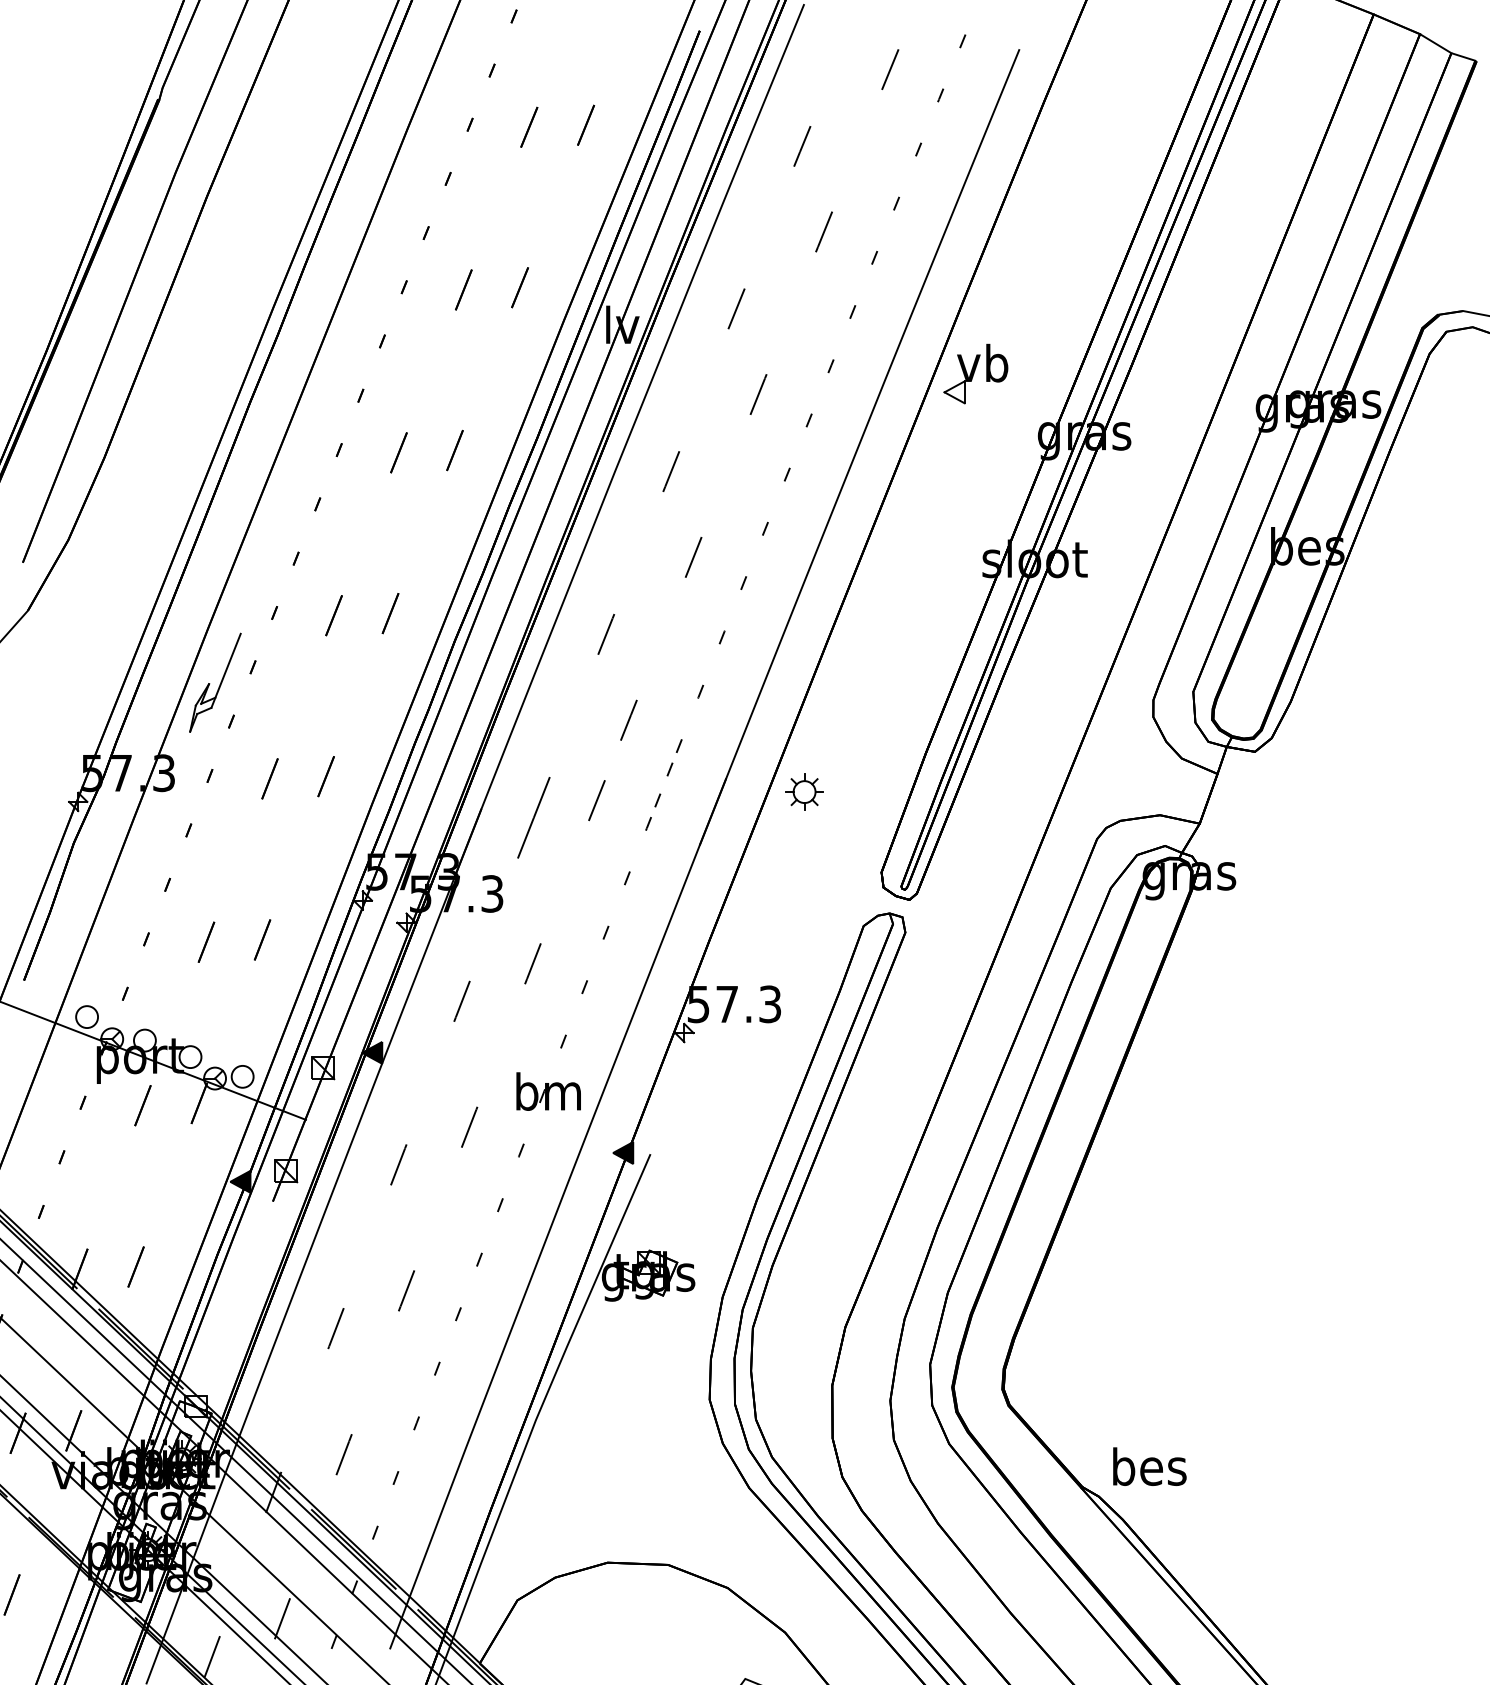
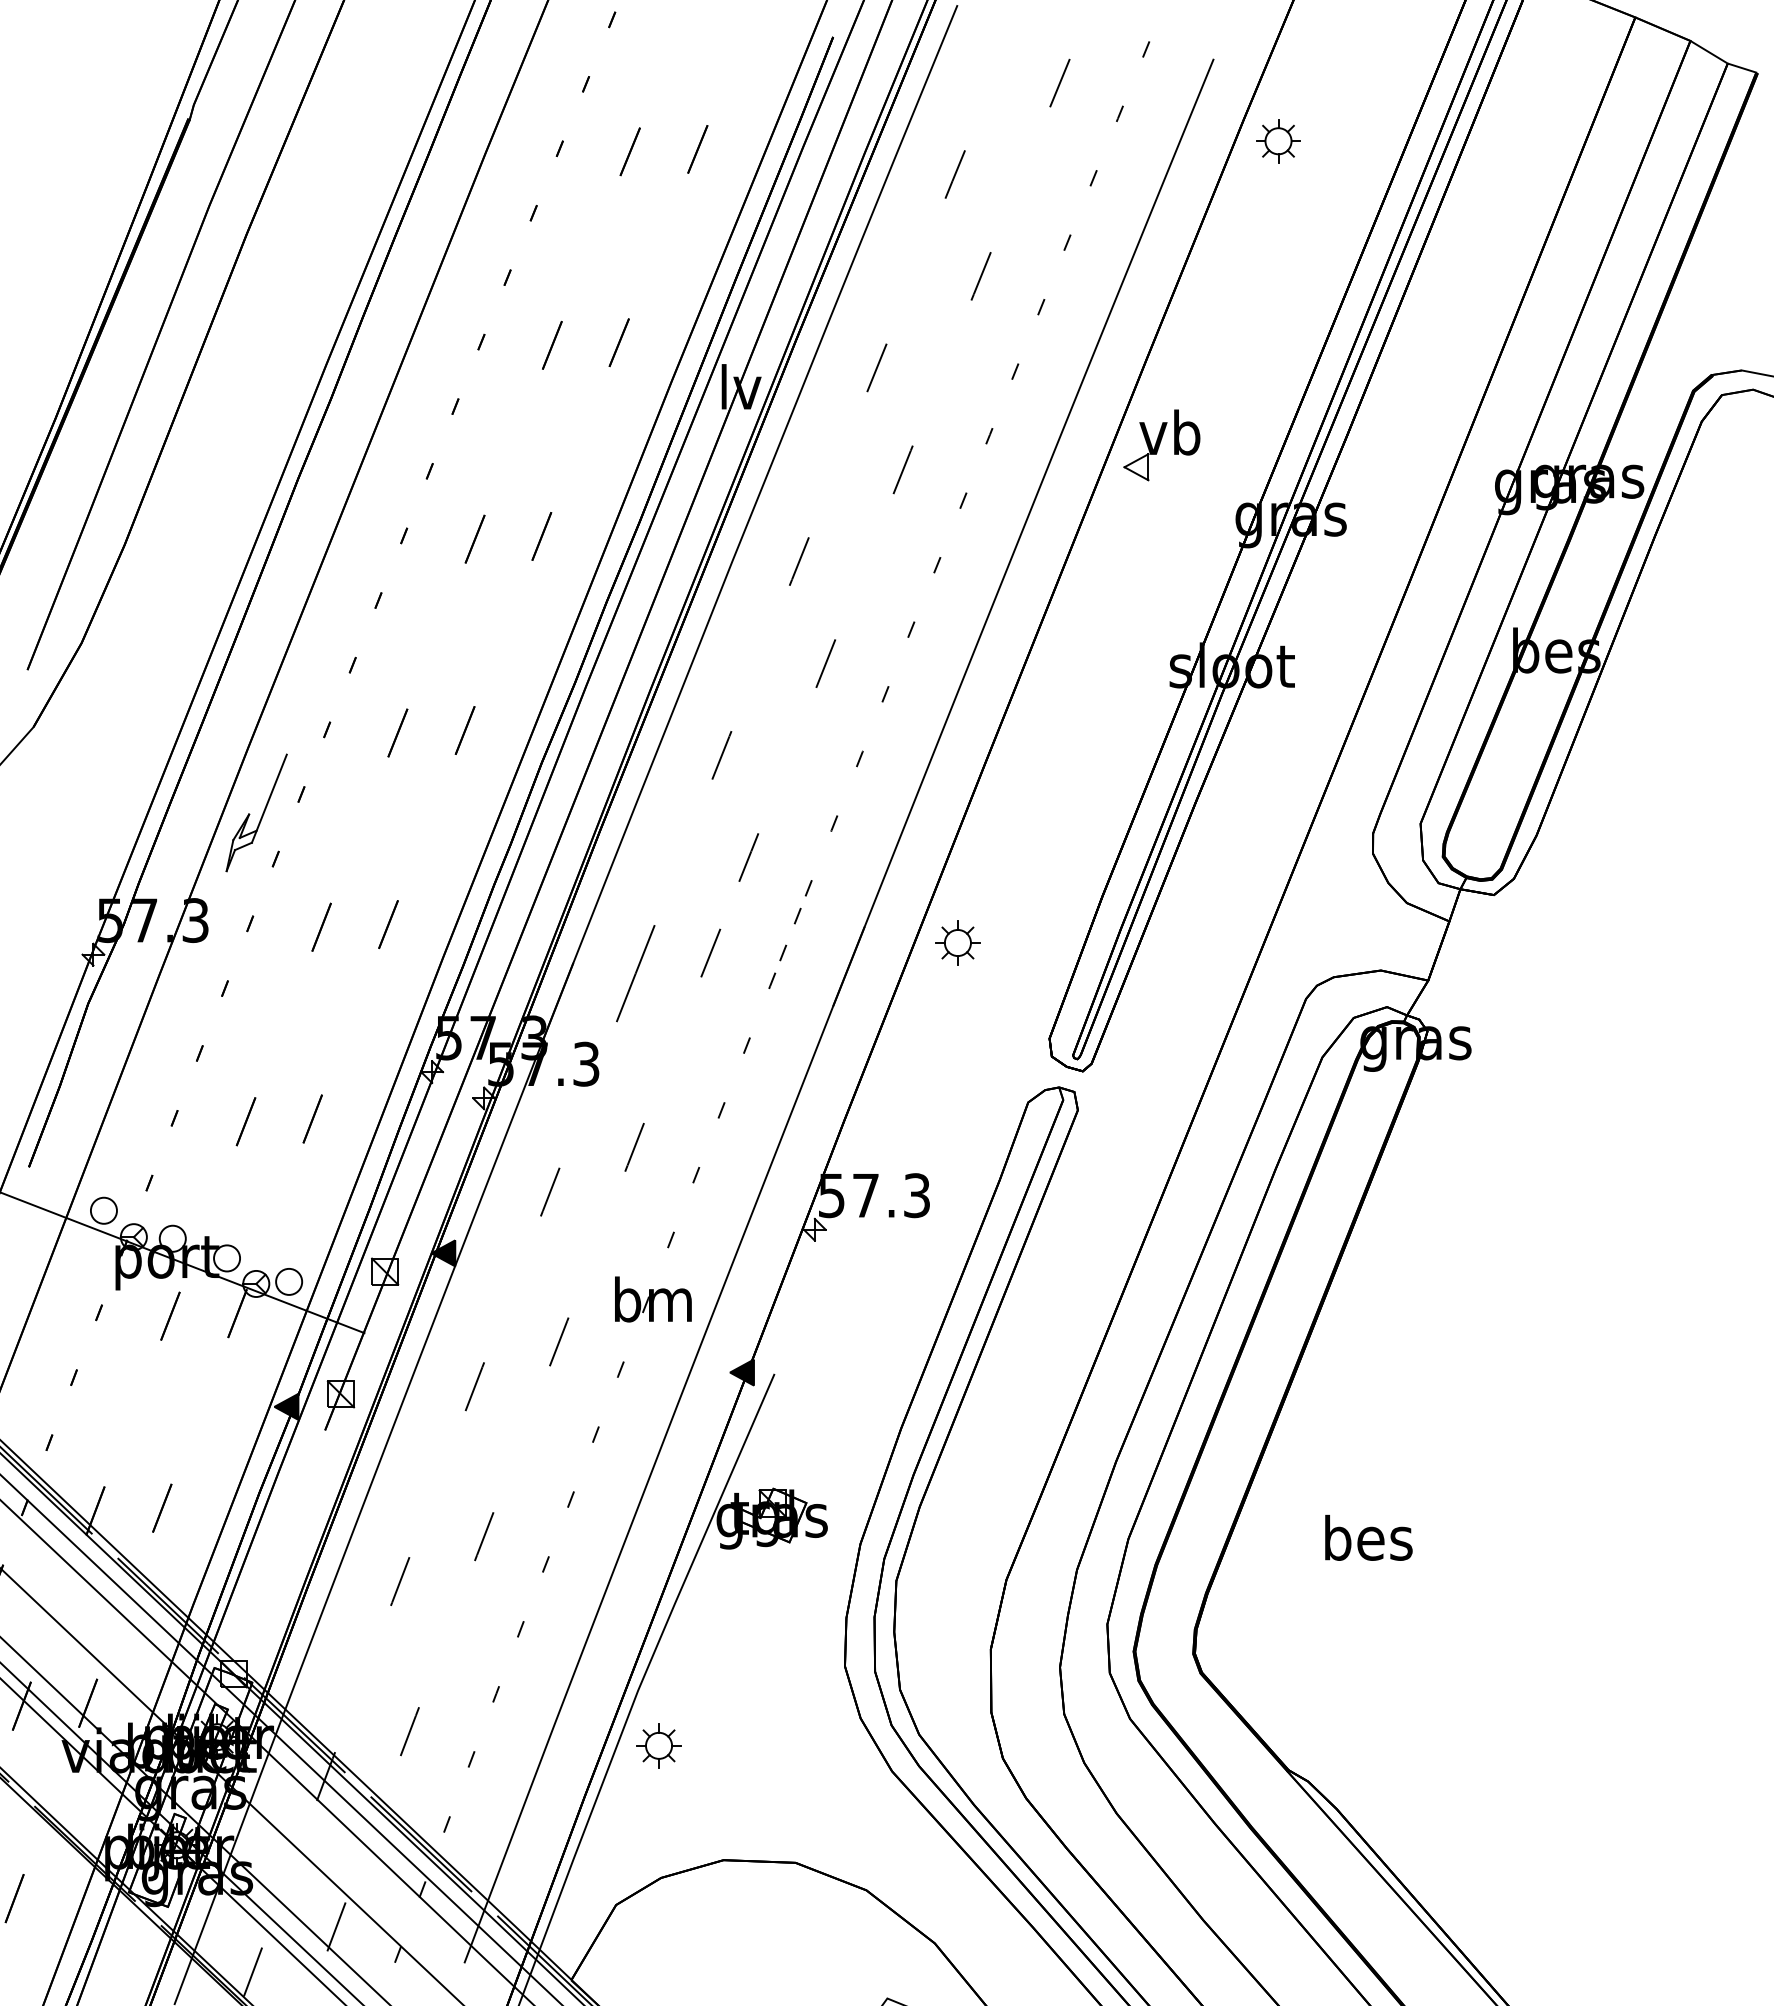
part: (1073, 118) -> (1278, 141), added
part: (553, 1466) -> (658, 1745), added
text: (1149, 1466) -> (1368, 1537), moved

